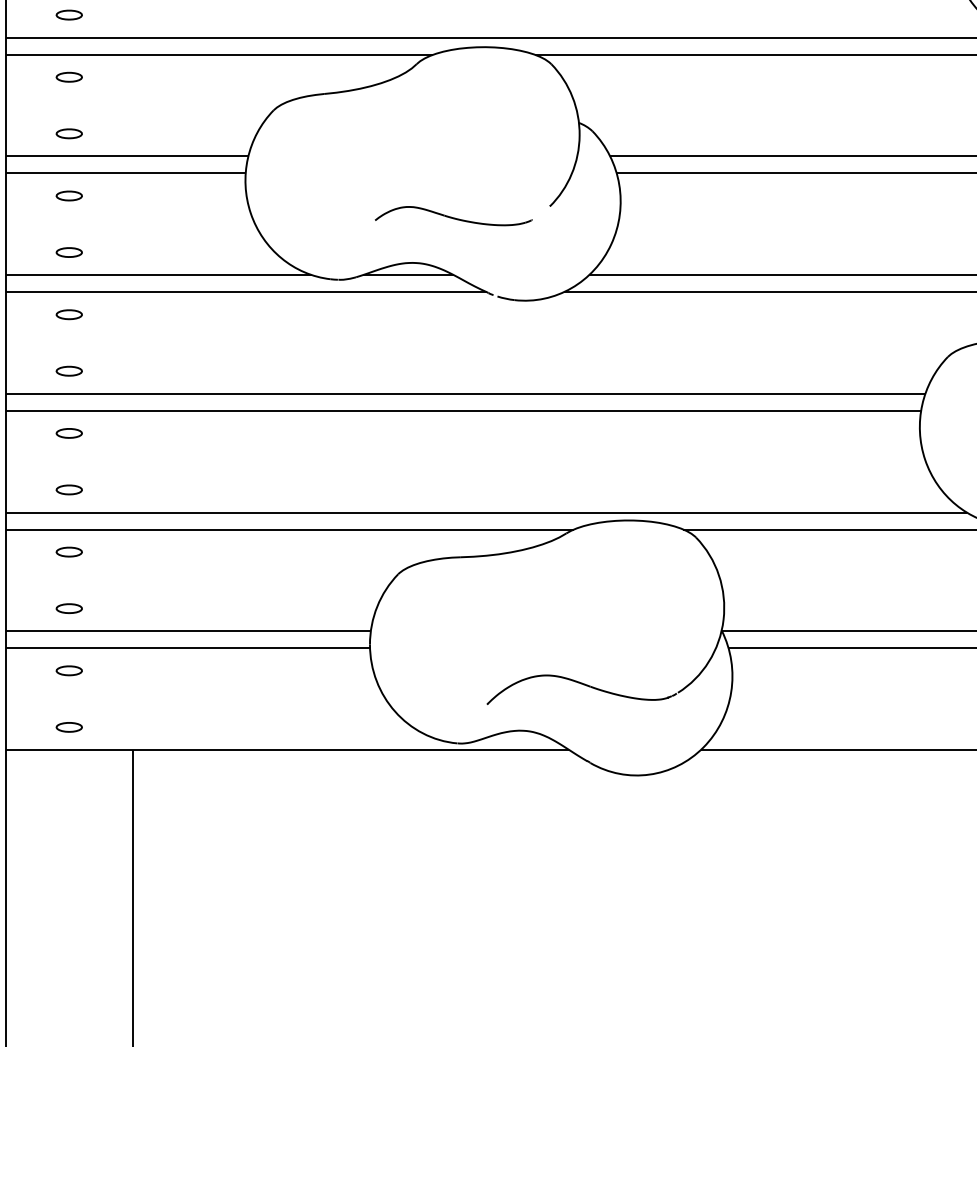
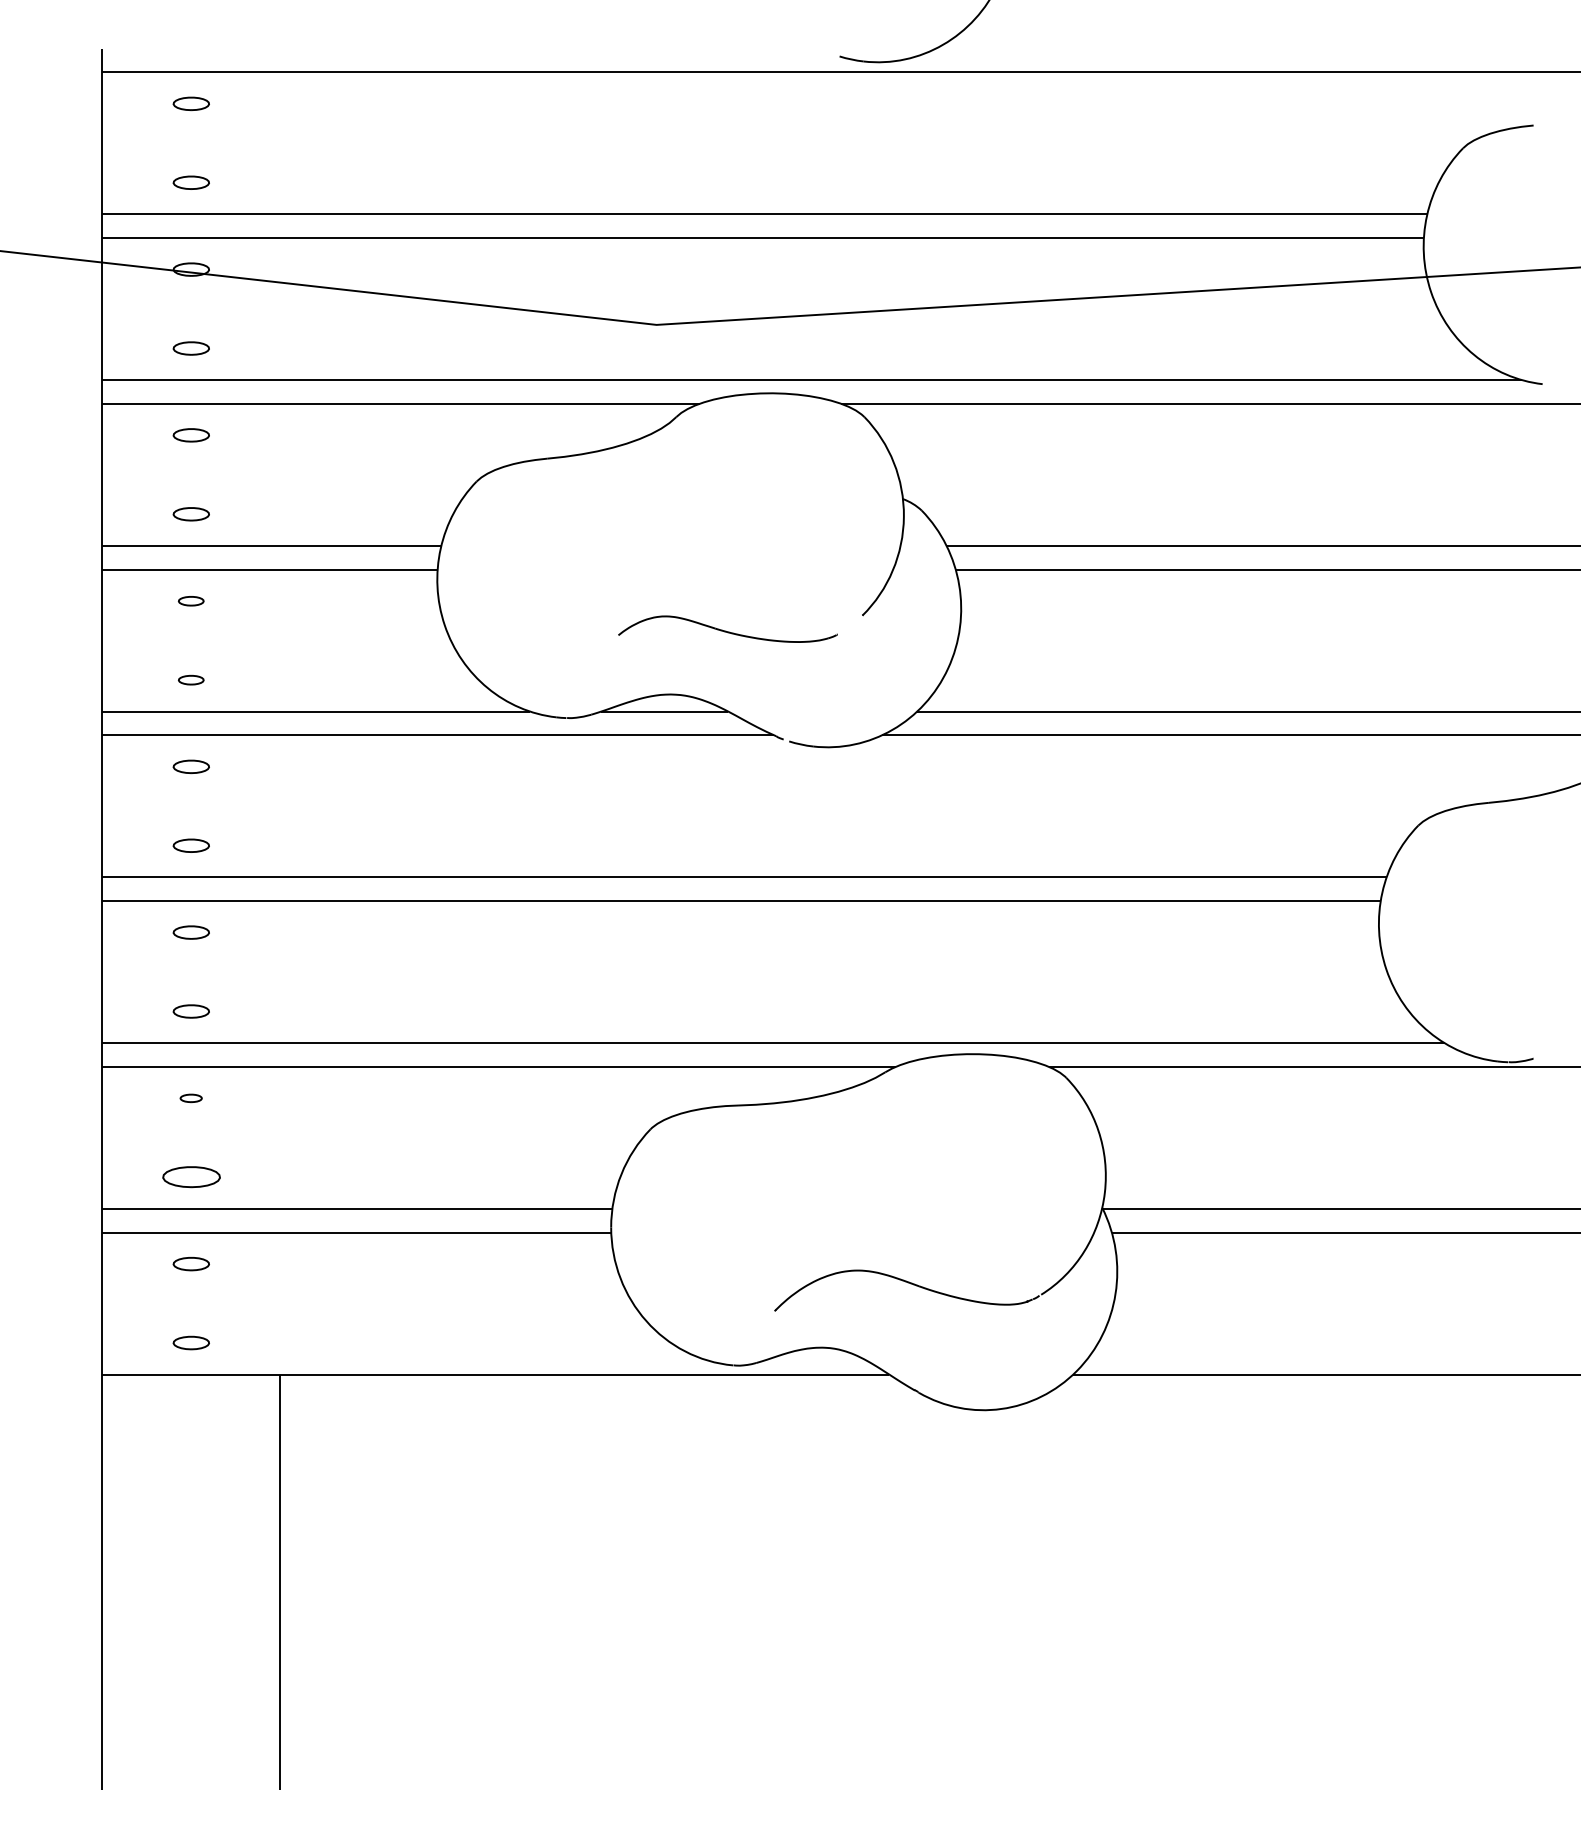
part: (68, 196) -> (190, 601), size x0.7
part: (68, 252) -> (190, 680), size x0.7
part: (68, 552) -> (190, 1098), size x0.6
part: (68, 608) -> (190, 1177), size x1.6

